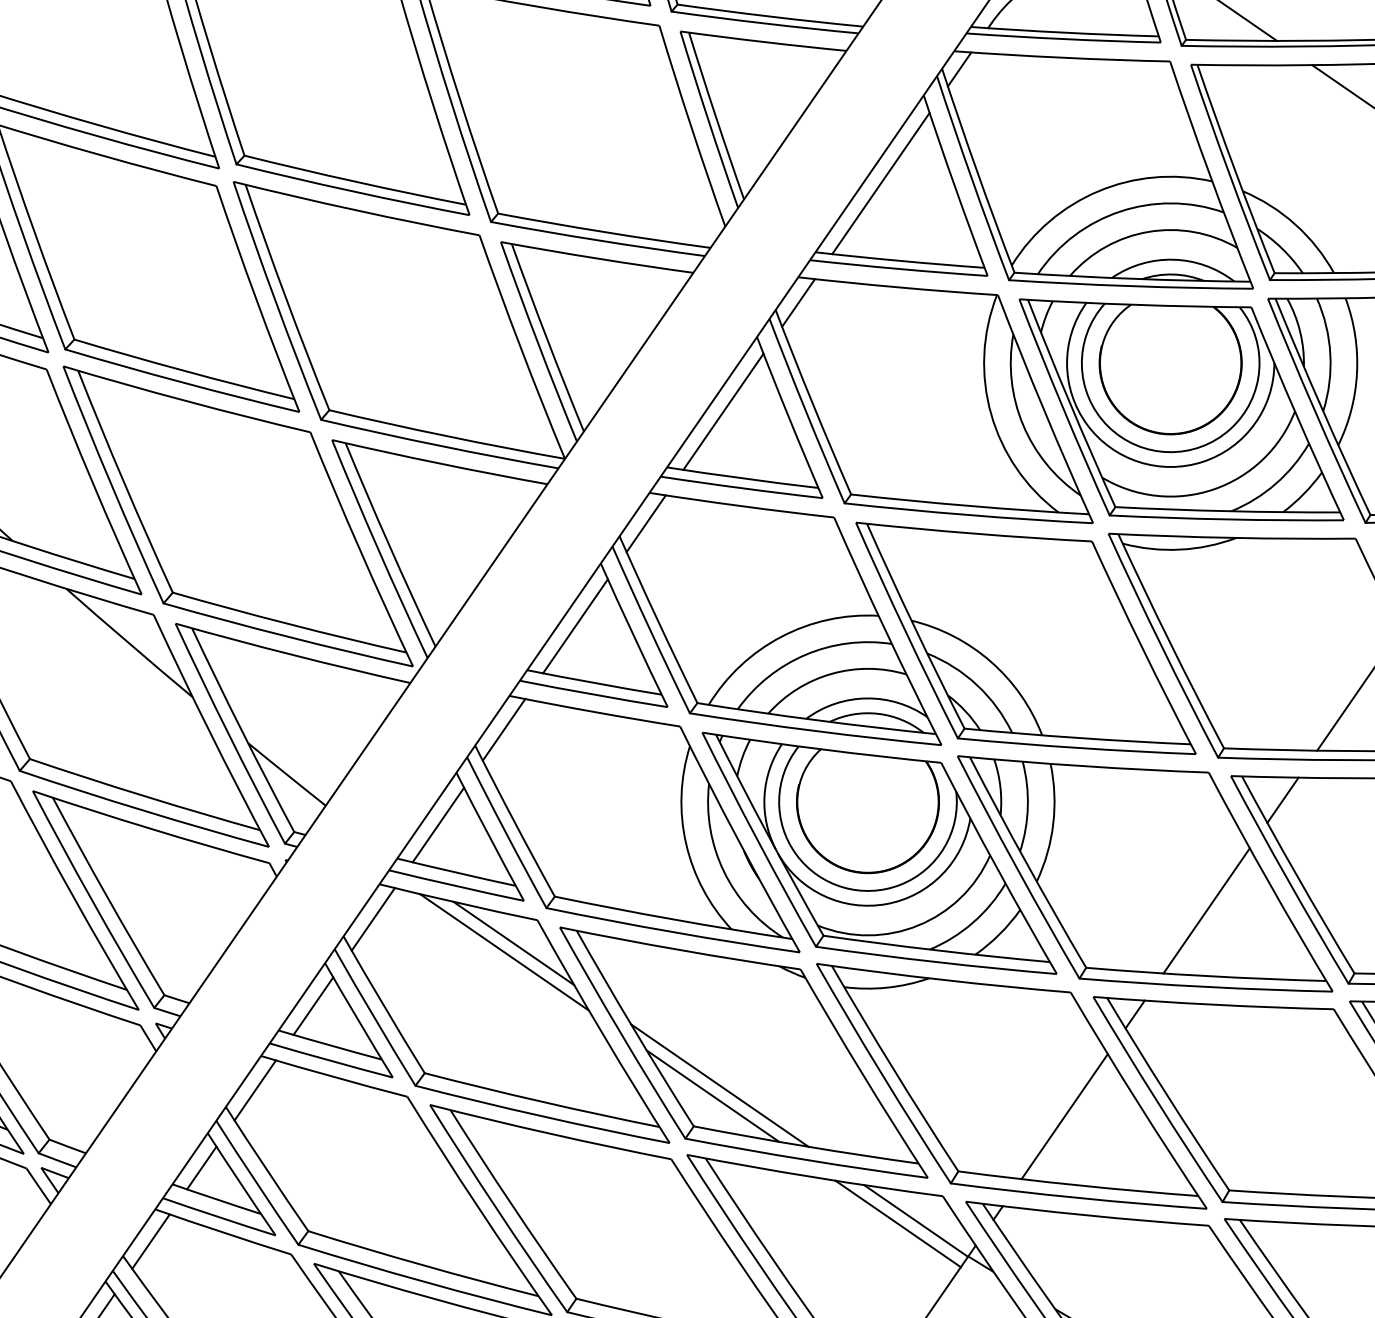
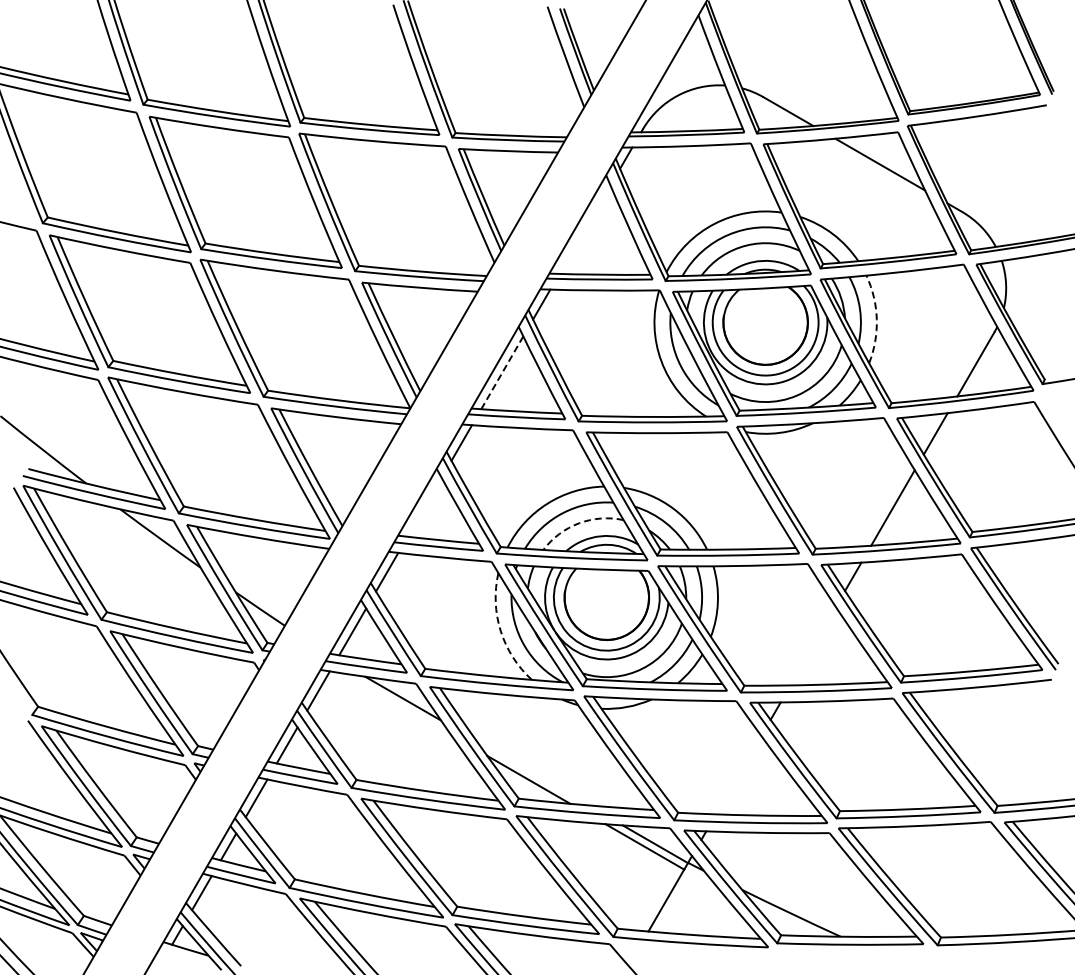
line: (880, 183) -> (584, 229), removed
arc: (1356, 372) -> (876, 319), solid -> dashed
line: (723, 411) -> (502, 372), solid -> dashed
line: (575, 624) -> (424, 506), removed
arc: (832, 674) -> (579, 523), solid -> dashed
arc: (685, 844) -> (500, 631), solid -> dashed
line: (1205, 909) -> (812, 645), removed
line: (505, 950) -> (398, 703), removed
line: (720, 1086) -> (532, 773), removed
line: (1064, 1117) -> (738, 775), removed

